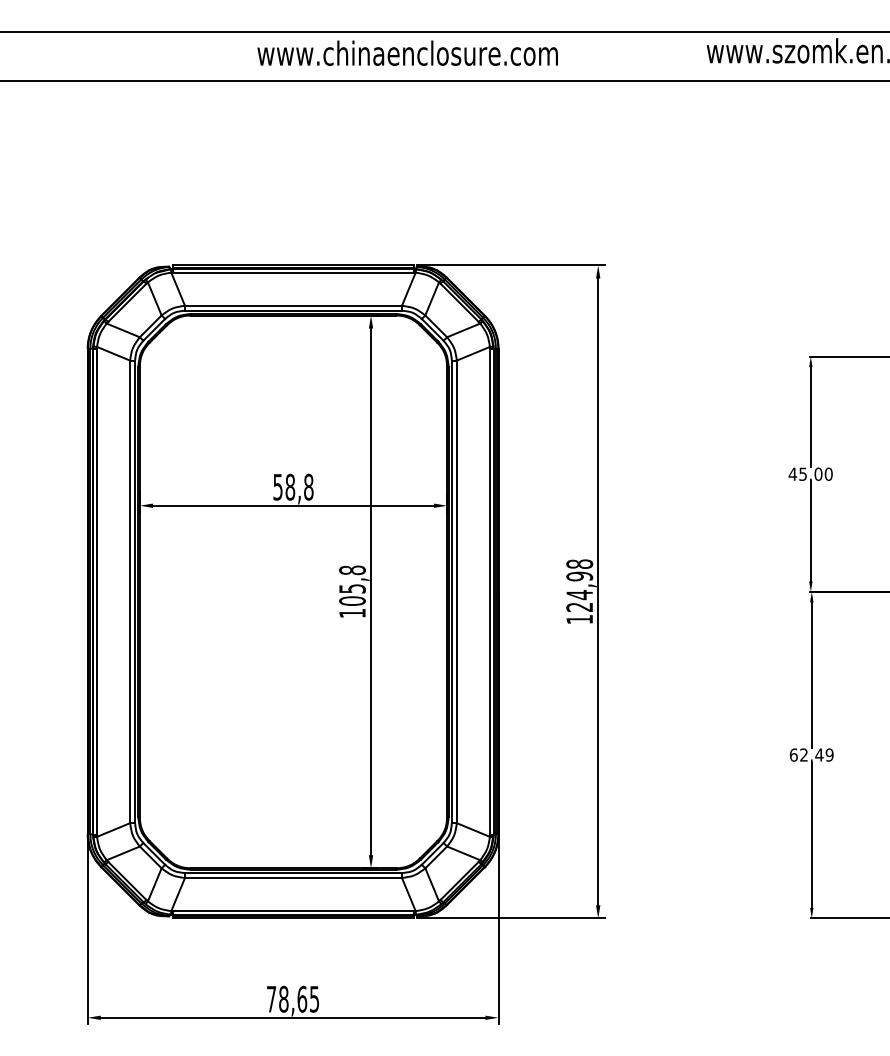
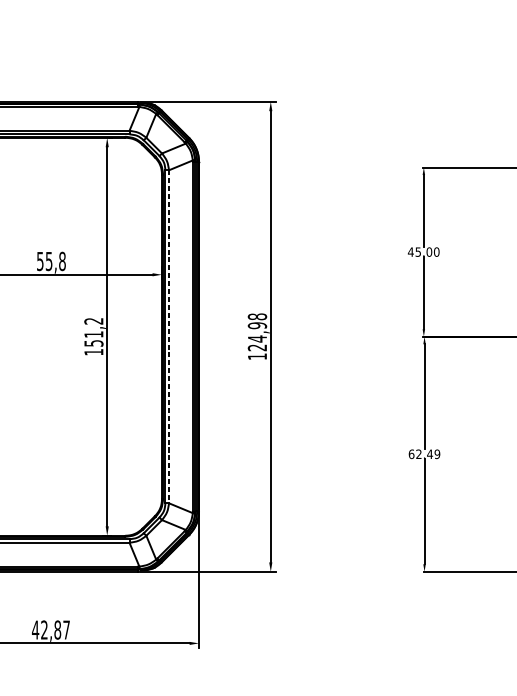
text: (290, 486) -> (49, 260), 58,8 -> 55,8
text: (352, 585) -> (93, 332), 105,8 -> 151,2
line: (456, 592) -> (168, 337), solid -> dashed
text: (292, 998) -> (50, 629), 78,65 -> 42,87

